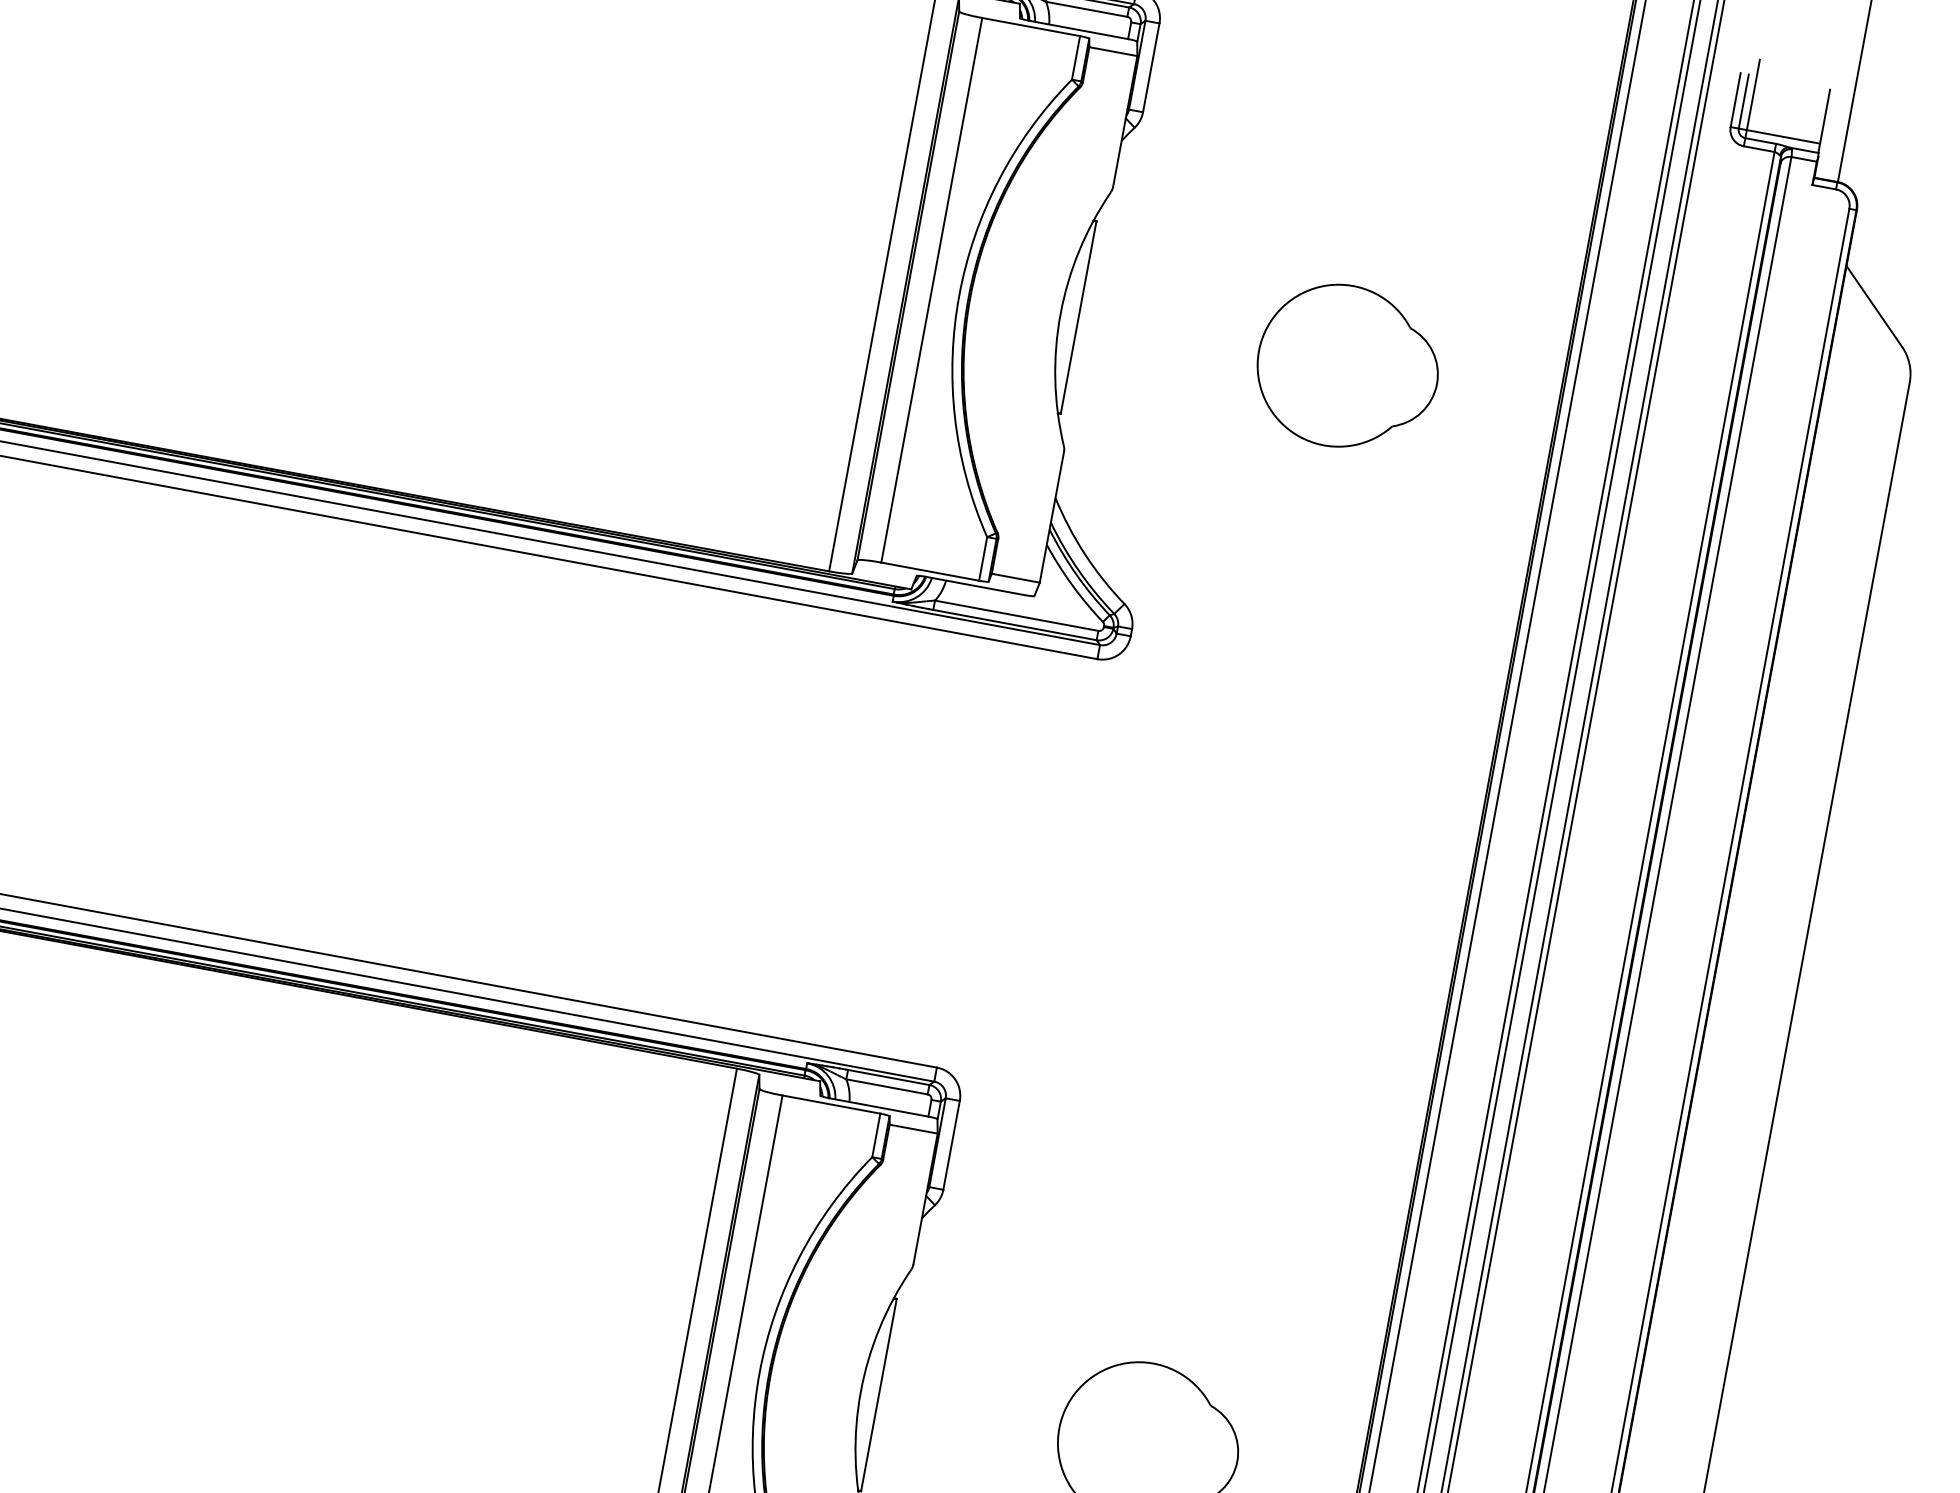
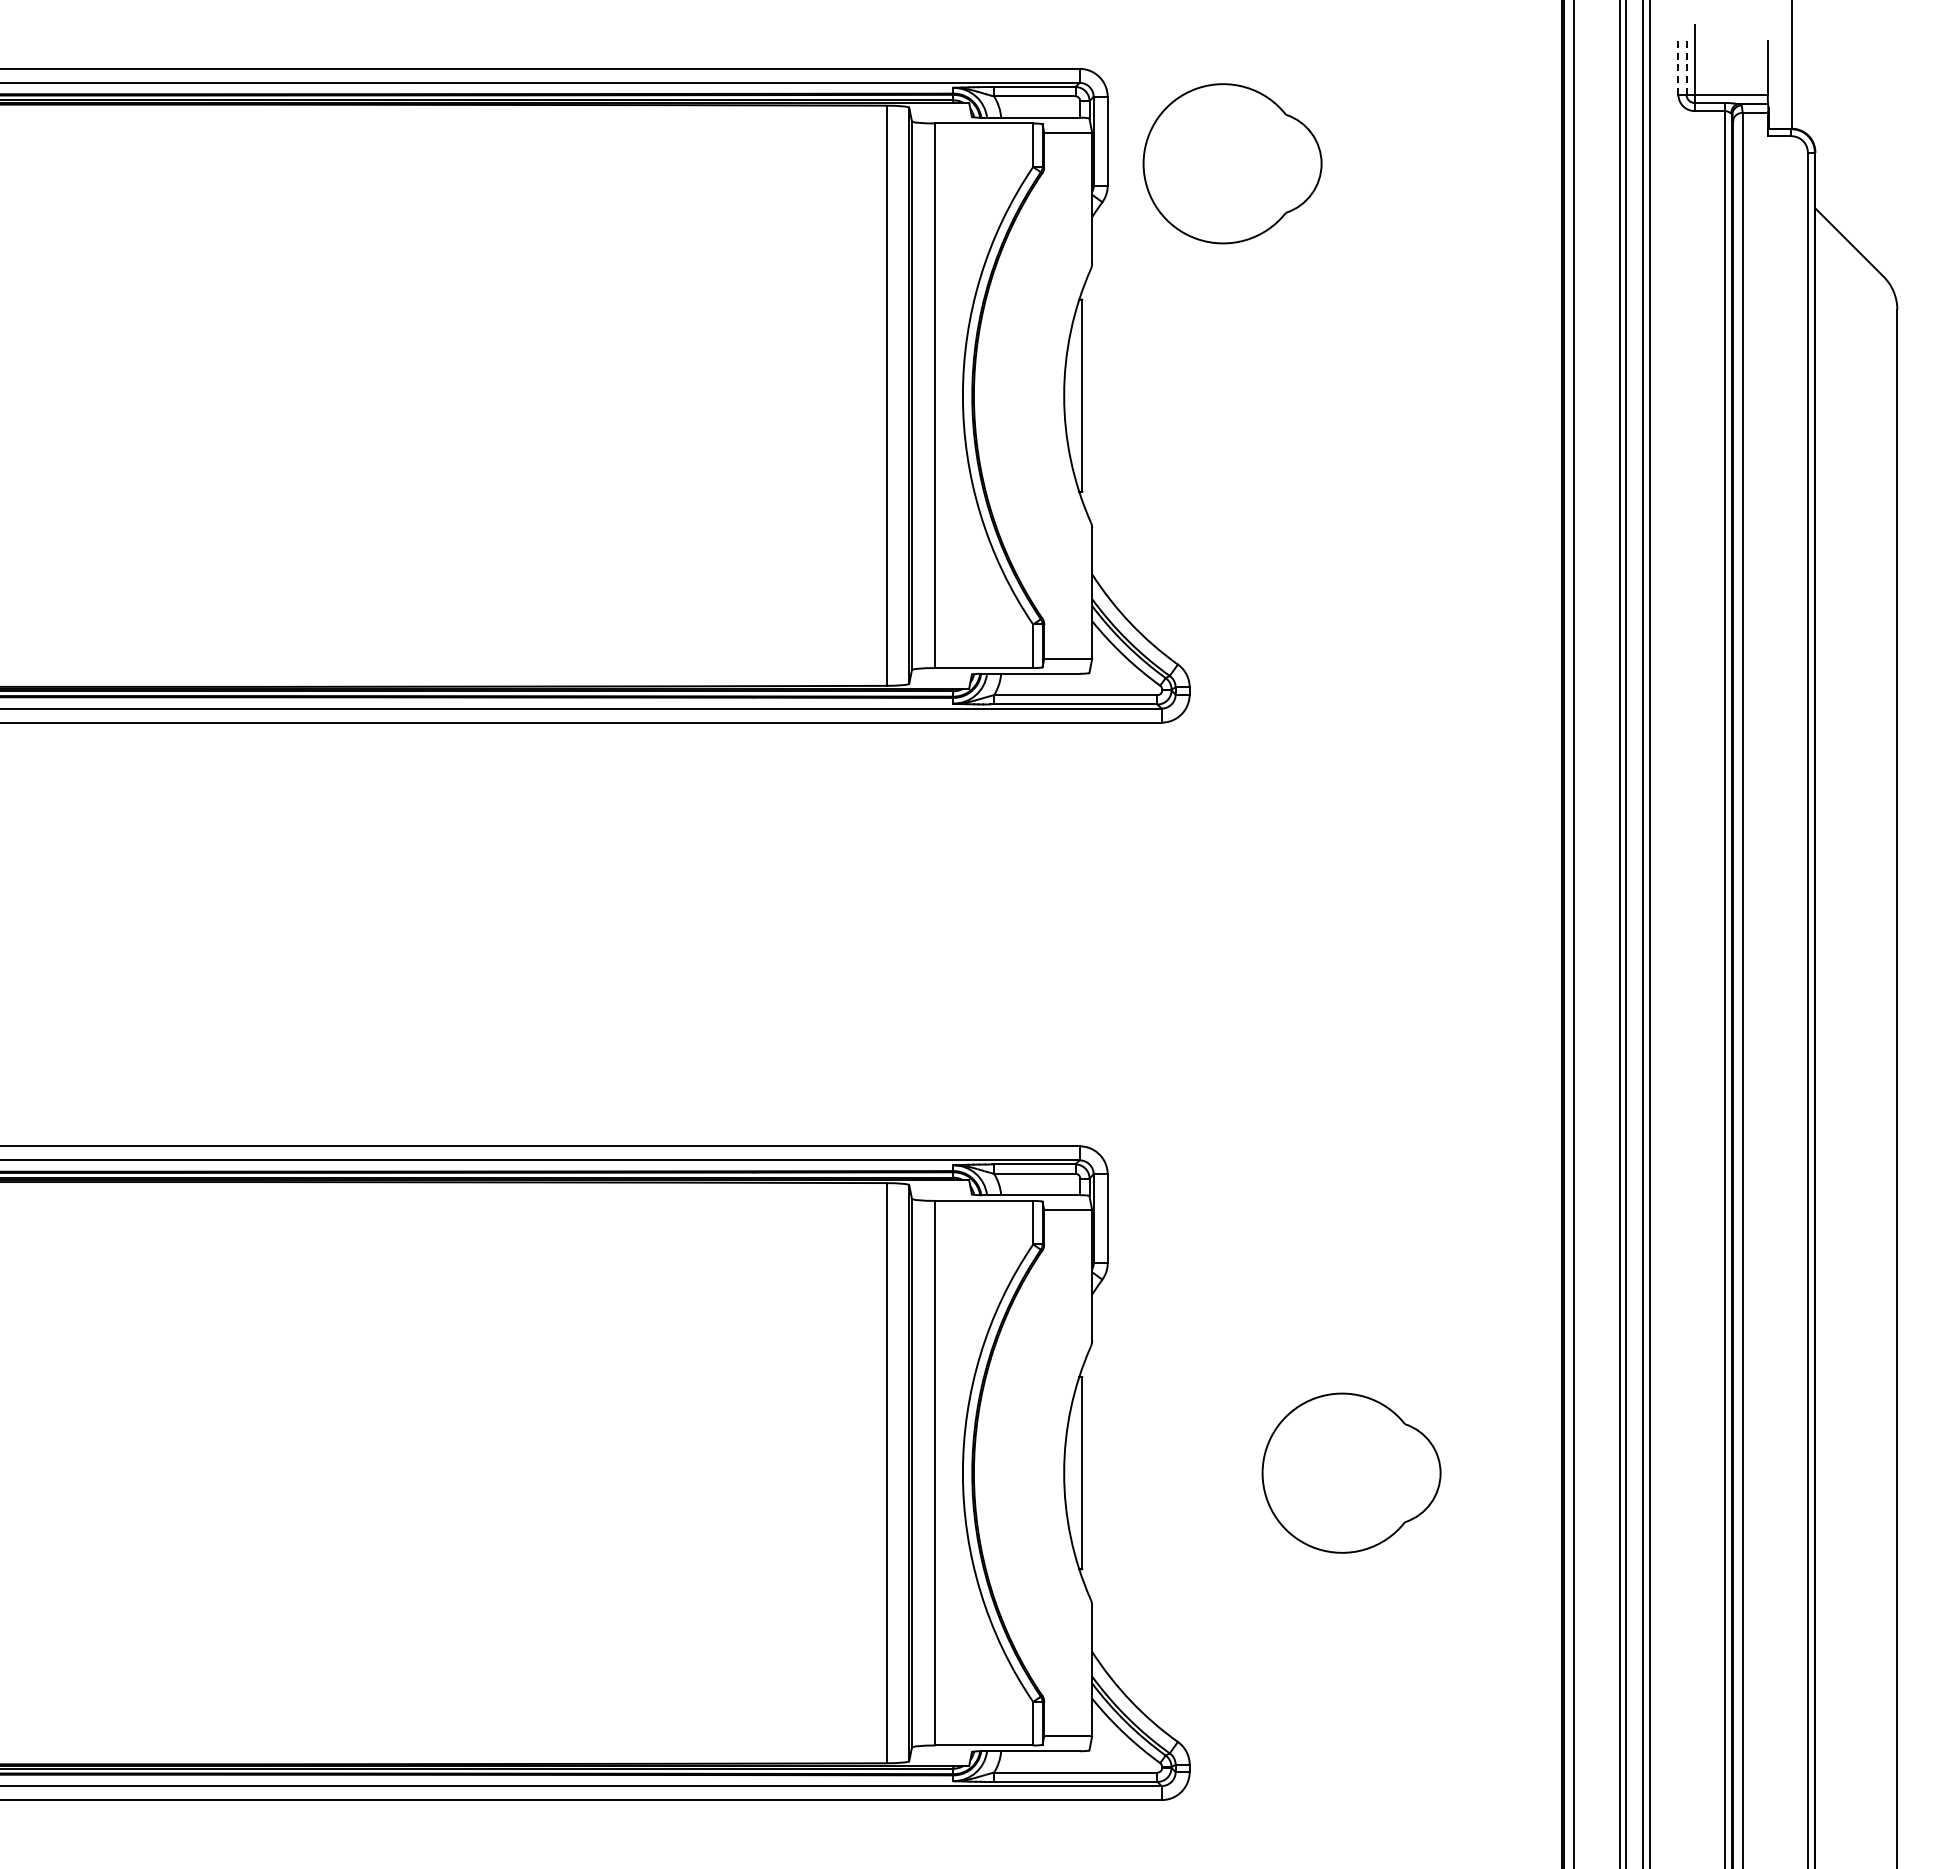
line: (1735, 99) -> (1678, 67), solid -> dashed
line: (1743, 101) -> (1686, 67), solid -> dashed
part: (1347, 367) -> (1232, 163), moved

